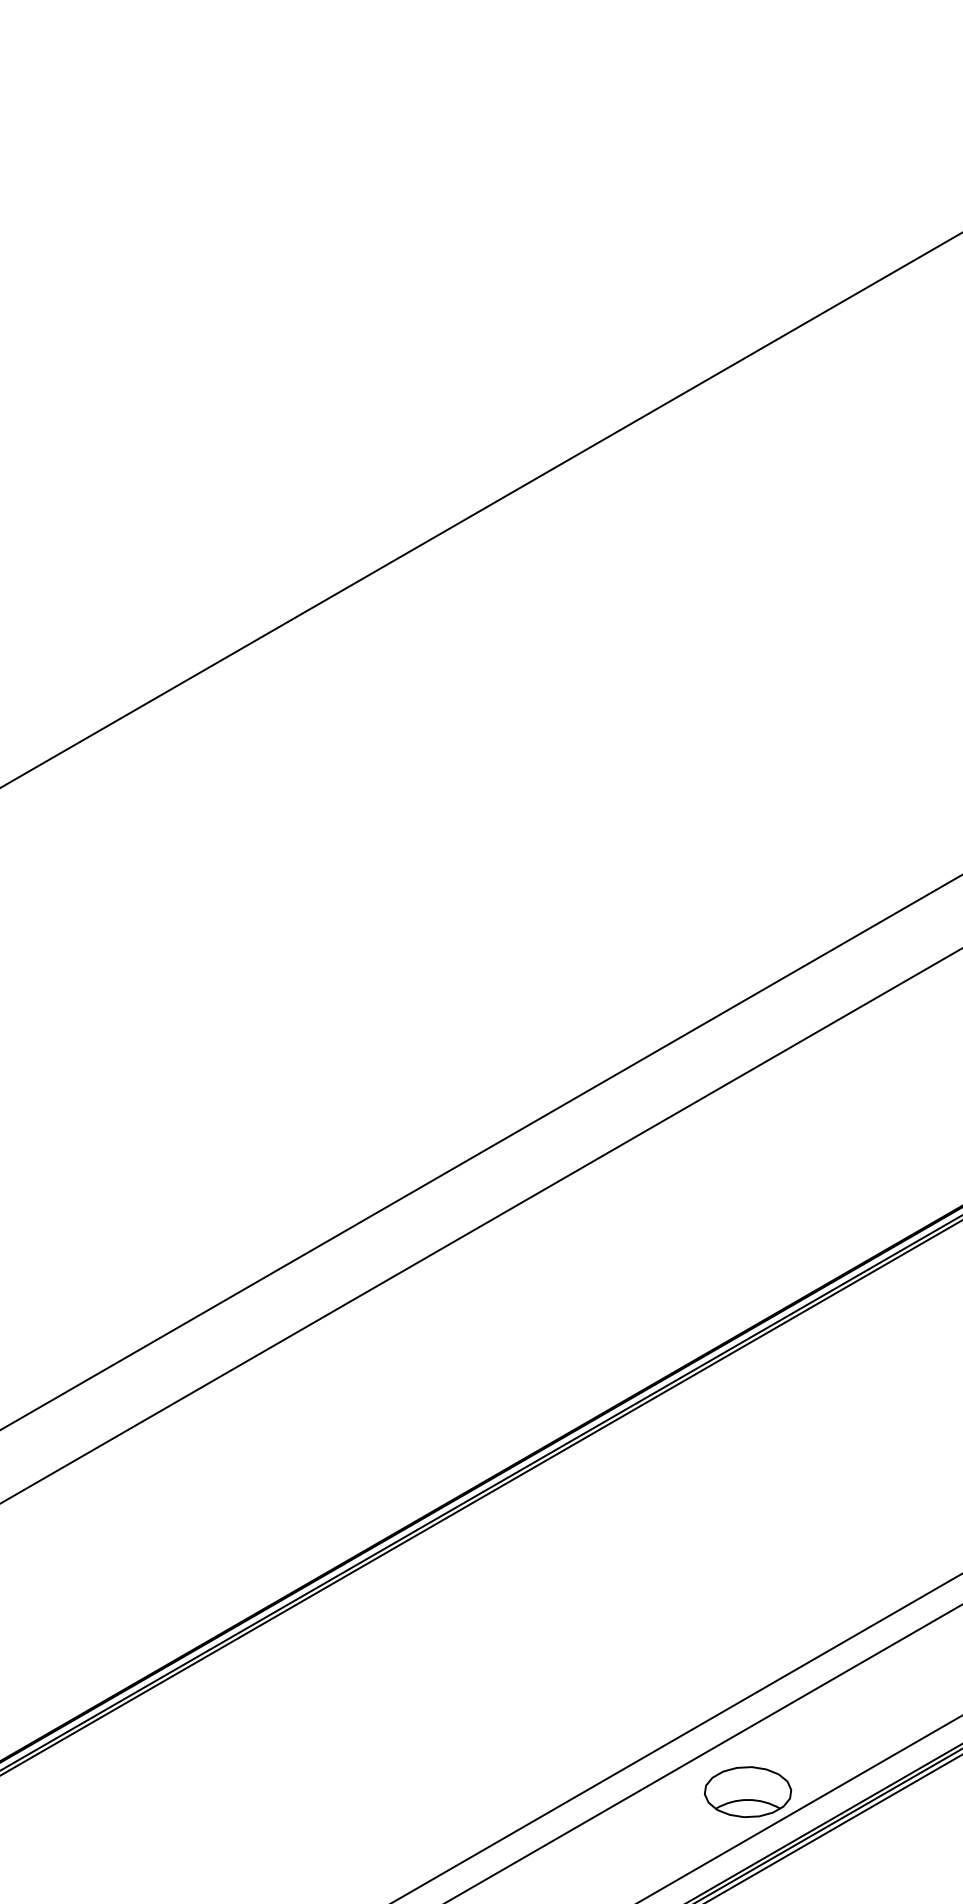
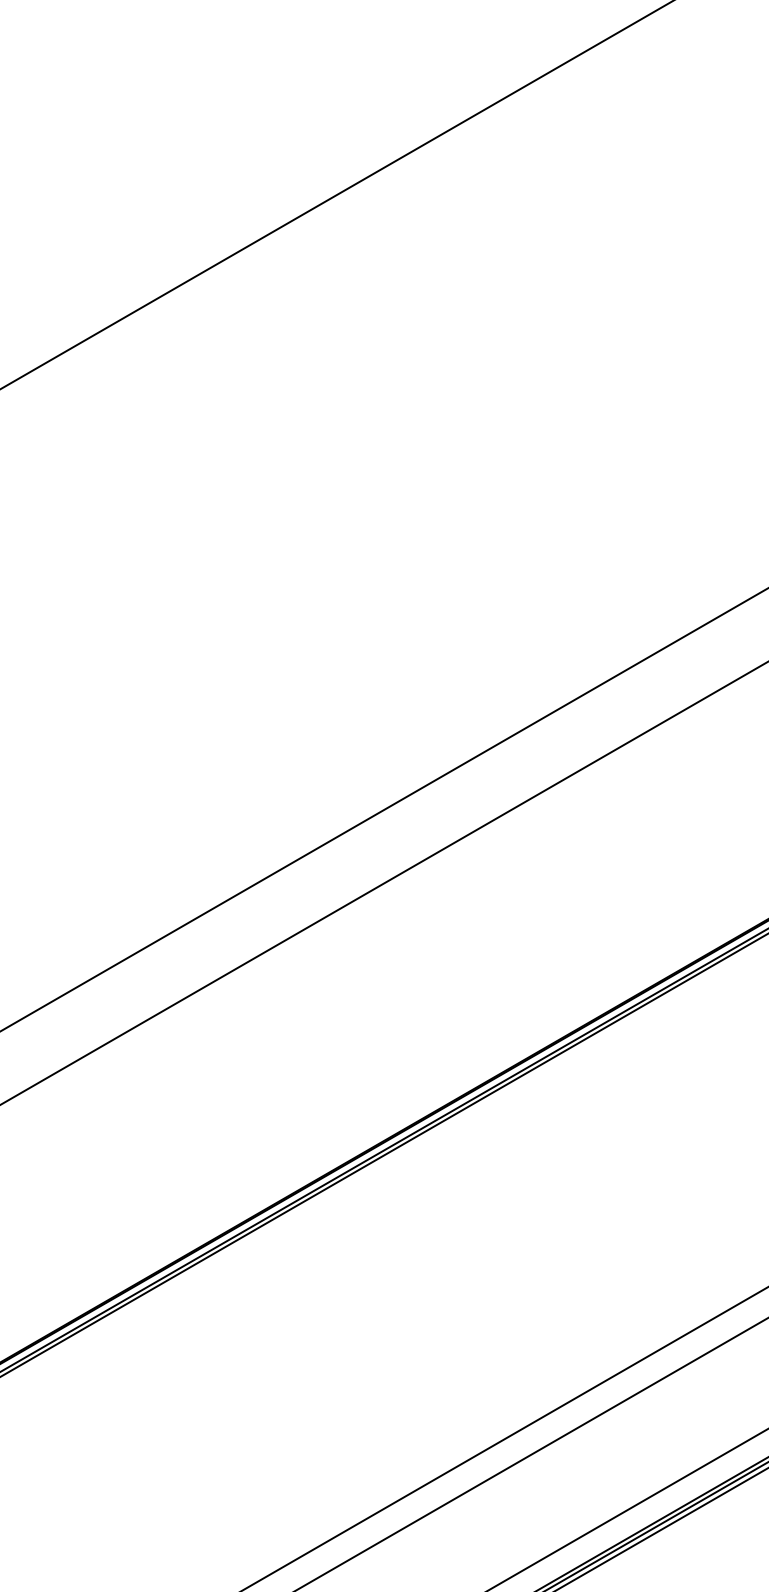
part: (748, 1792) -> (478, 1549), removed

